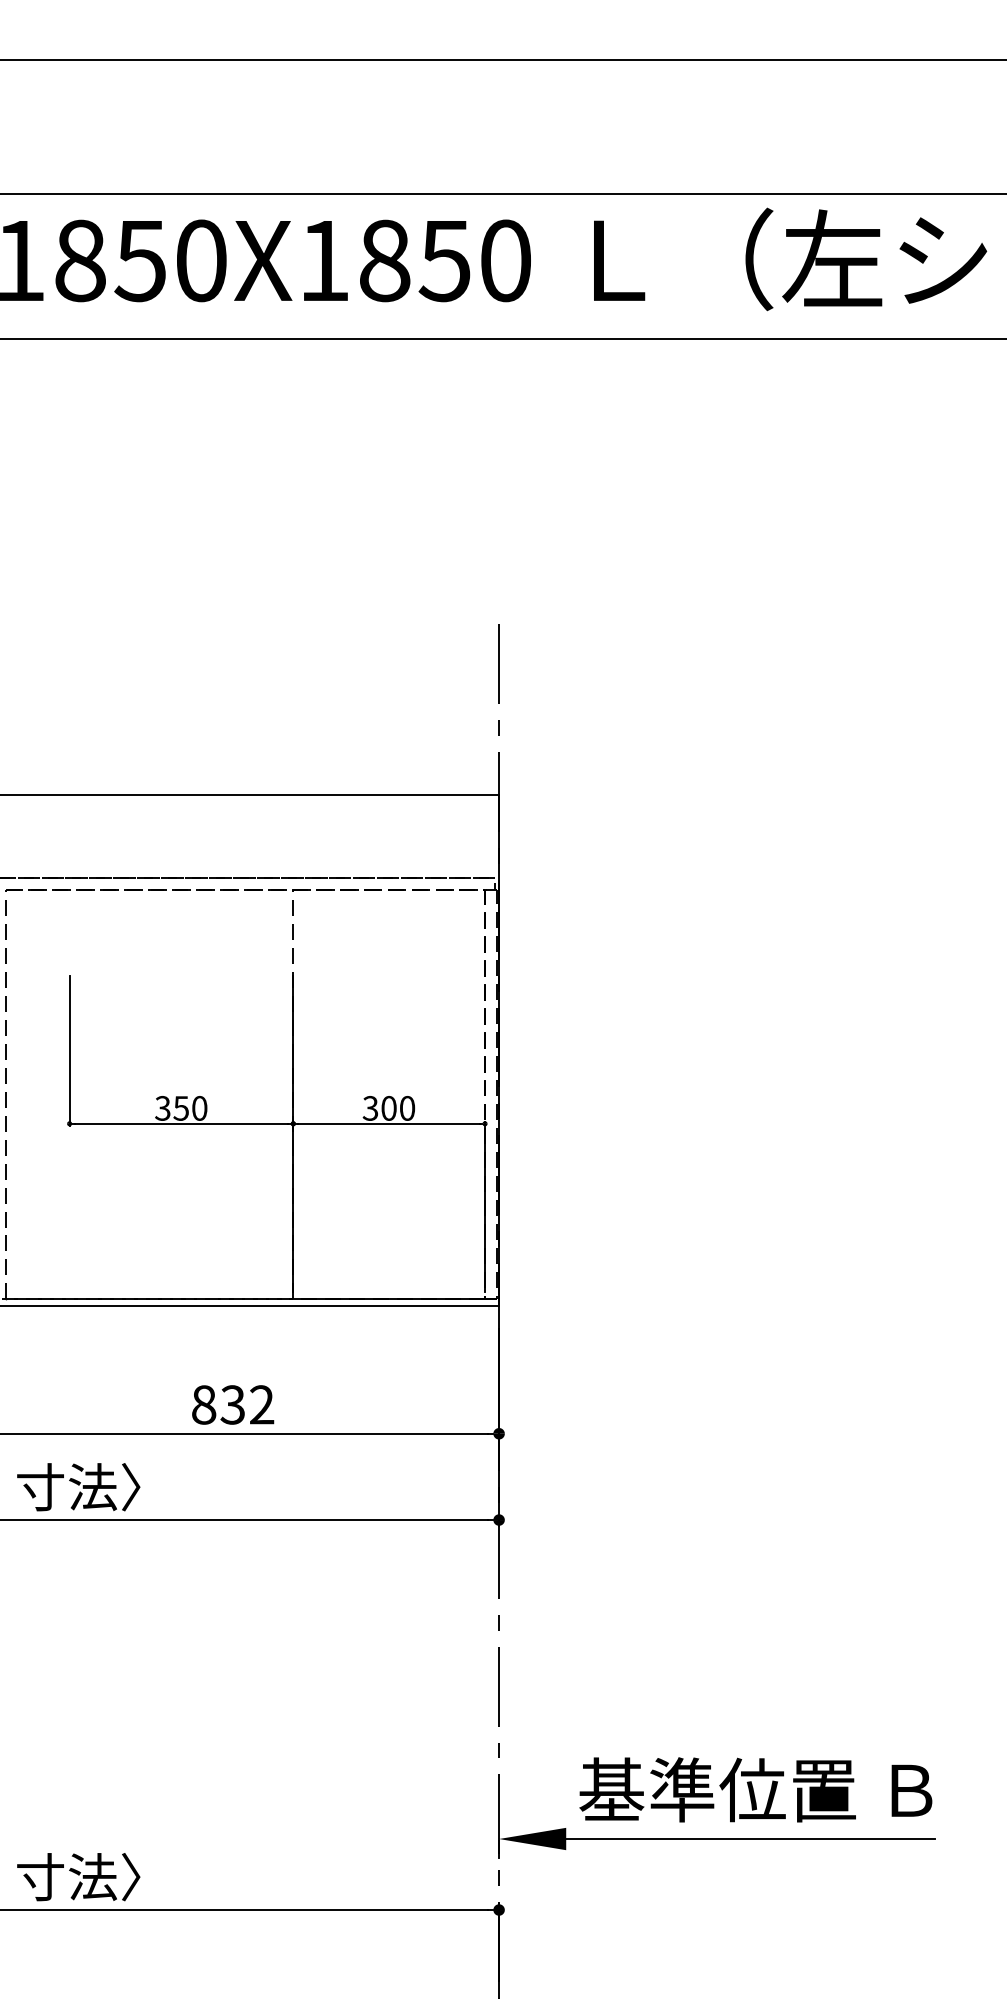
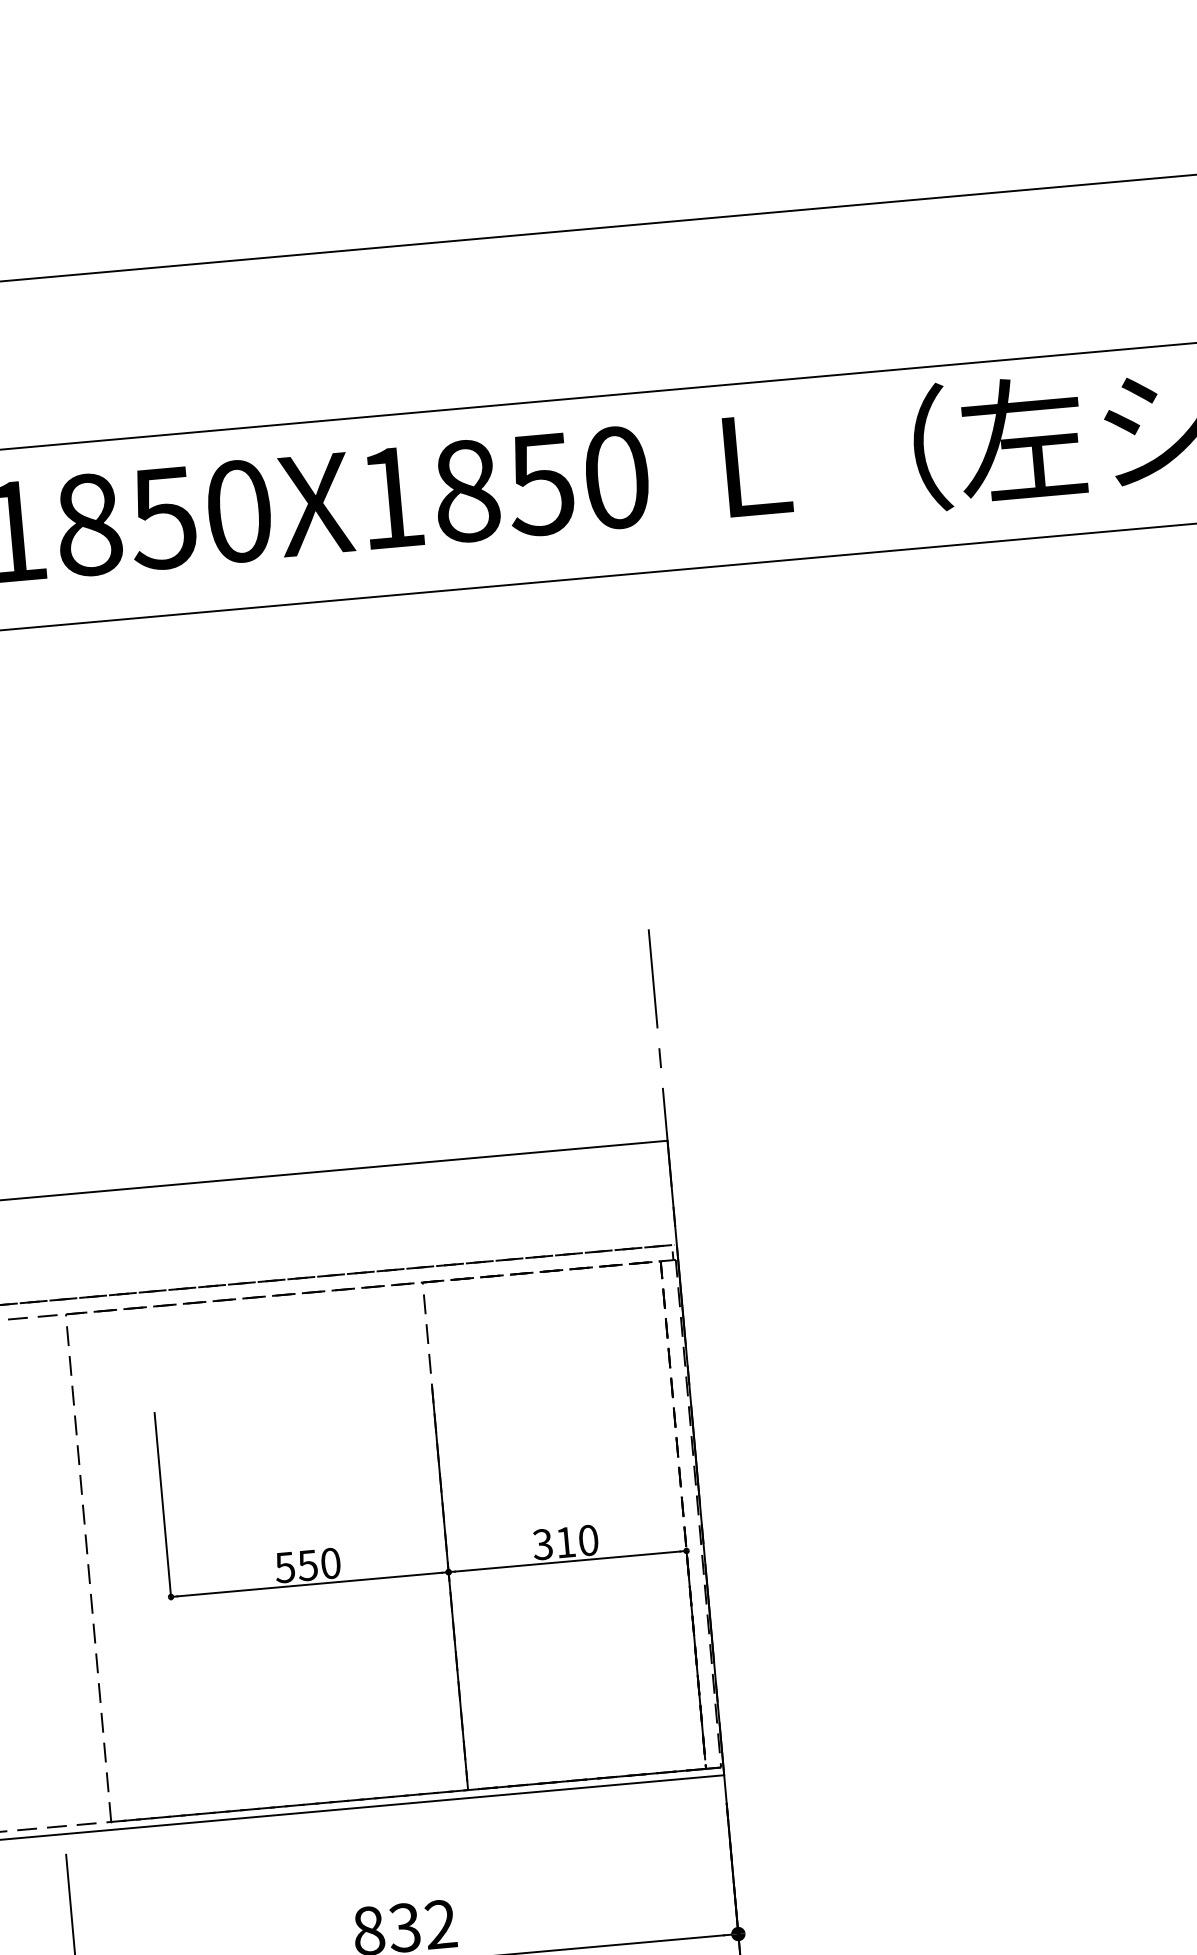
text: (162, 1107) -> (284, 1566), 350 -> 550
text: (388, 1107) -> (564, 1541), 300 -> 310

